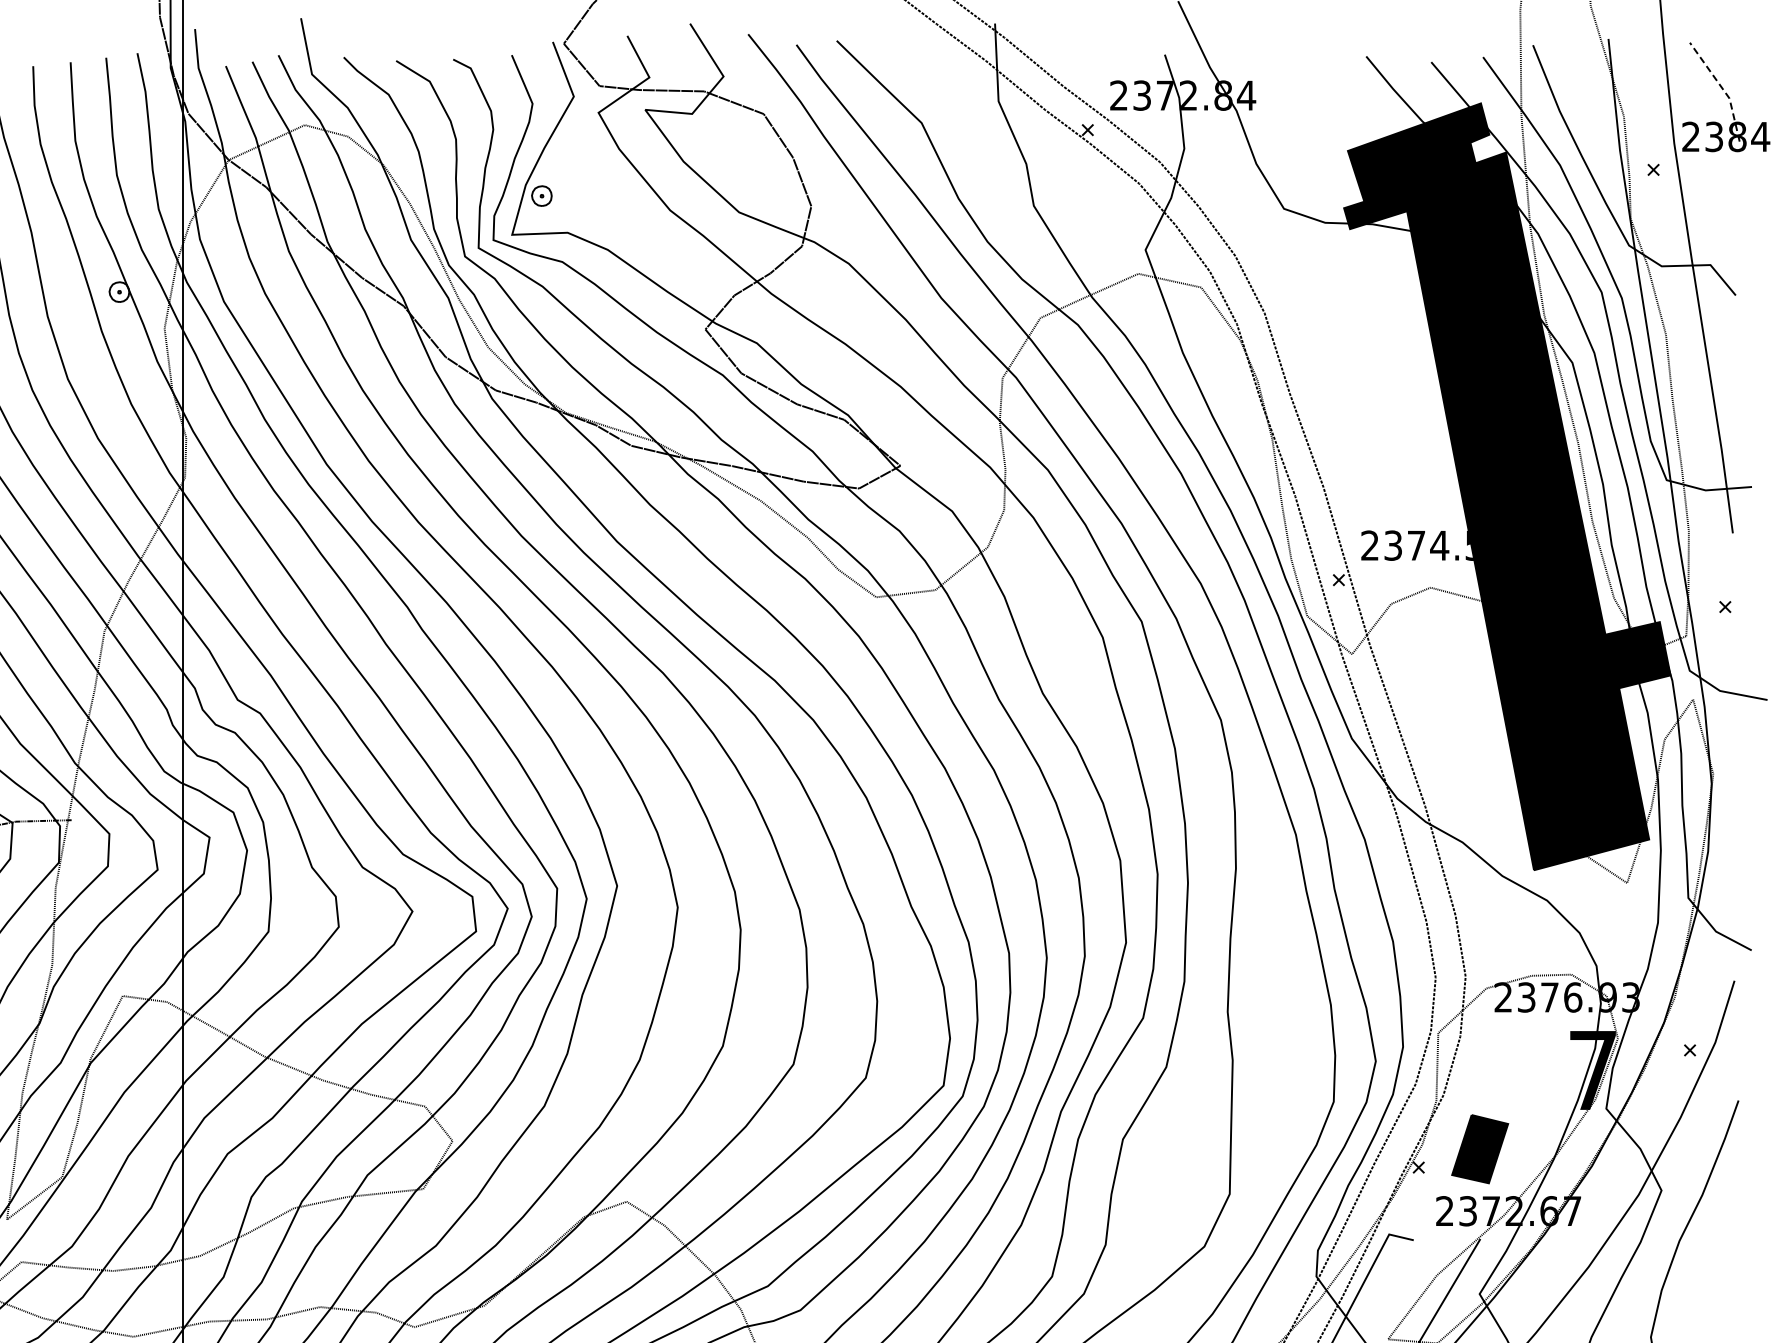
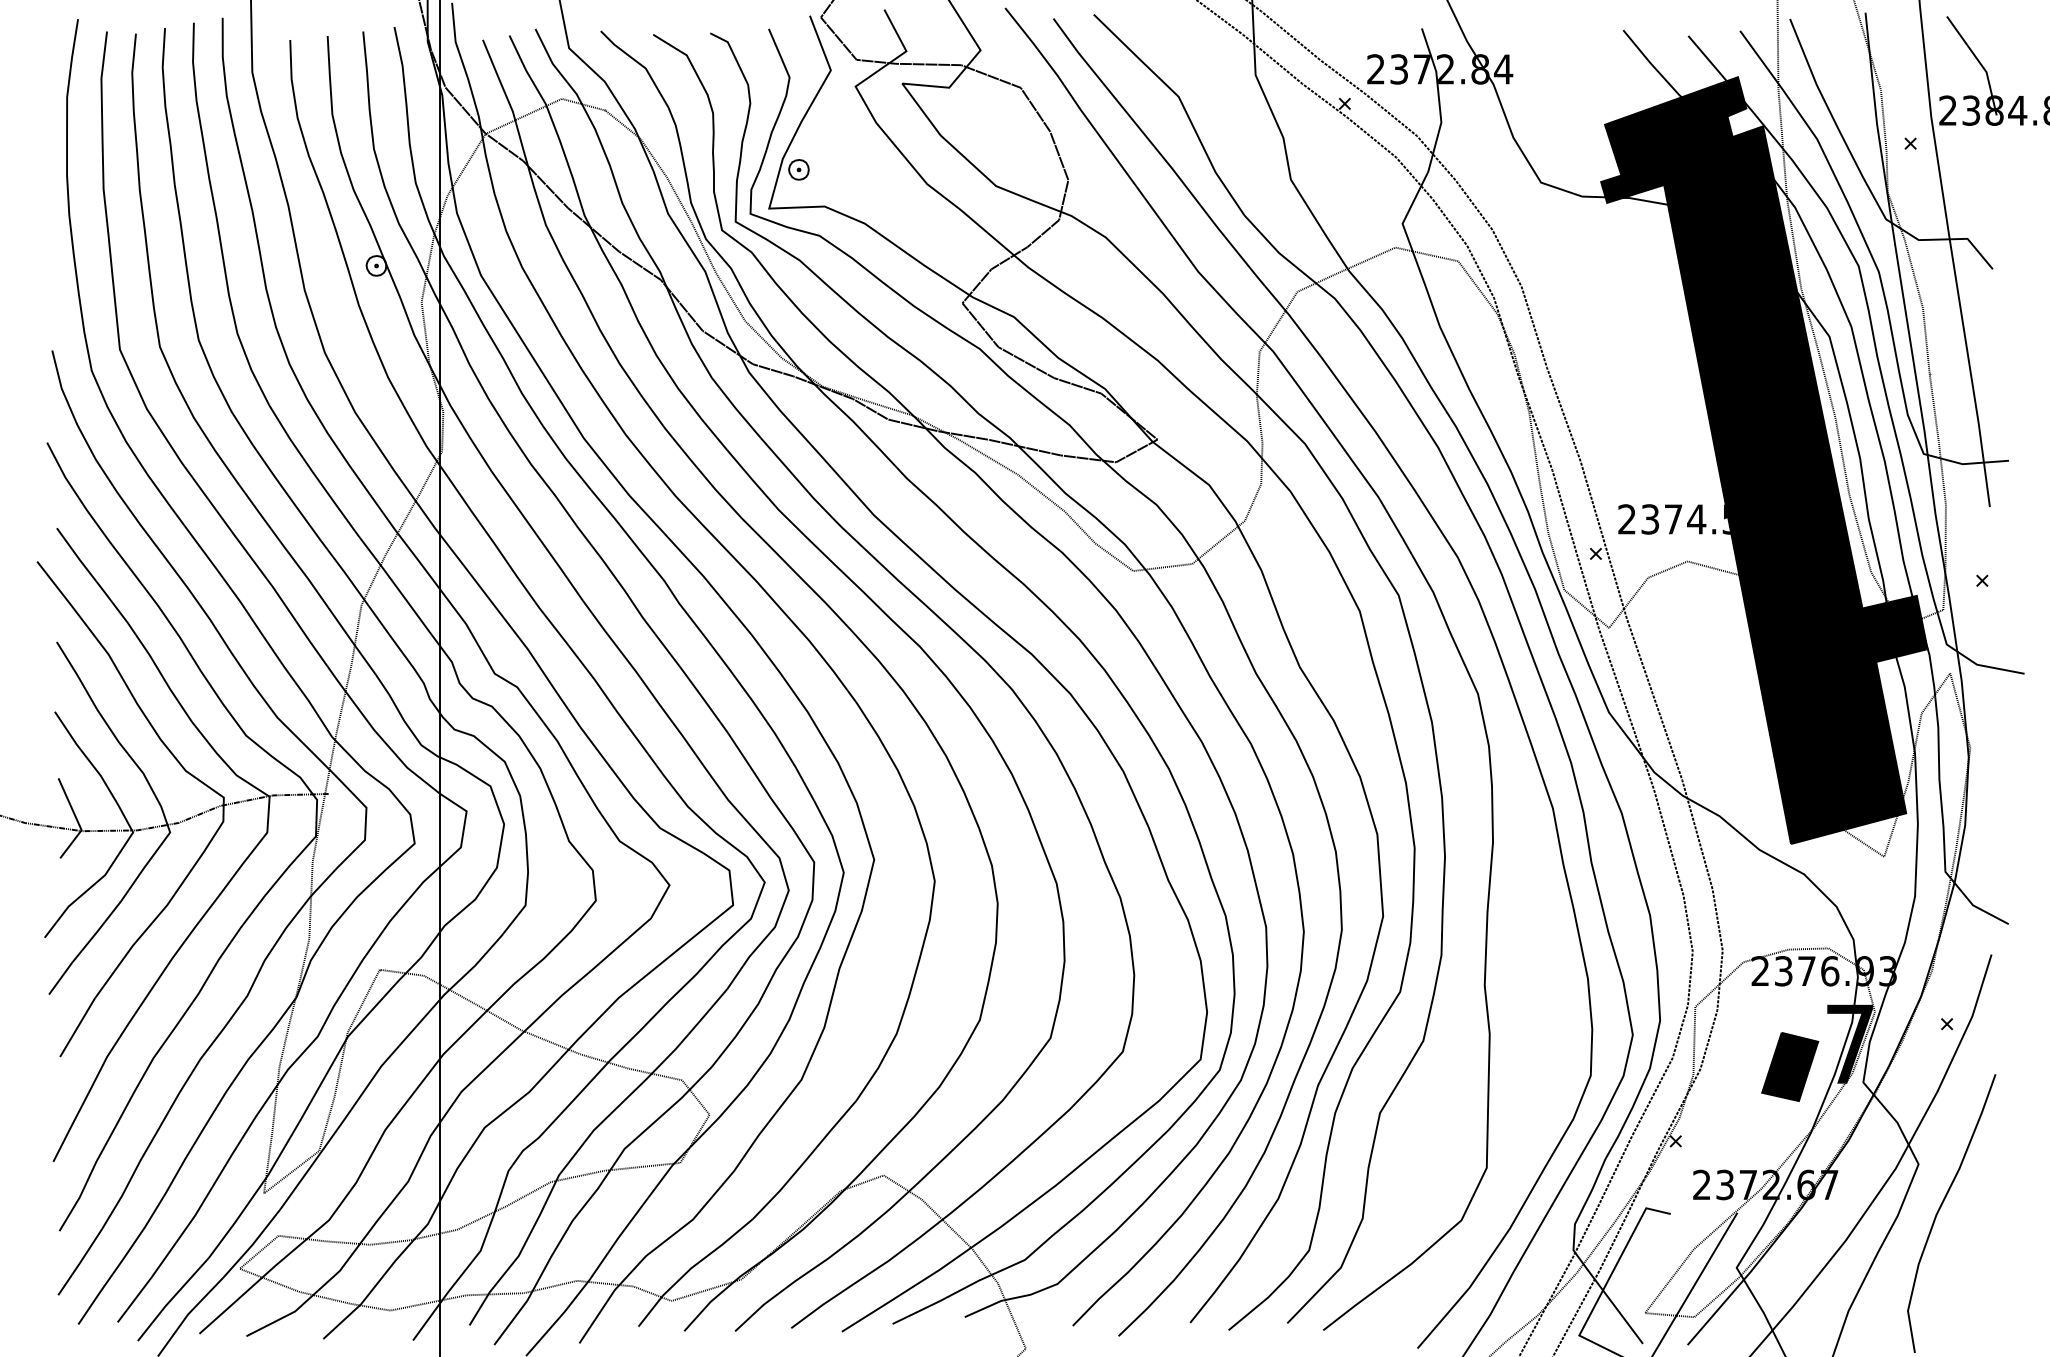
line: (1722, 88) -> (1979, 62), dashed -> solid
part: (1480, 1148) -> (1790, 1066), moved

